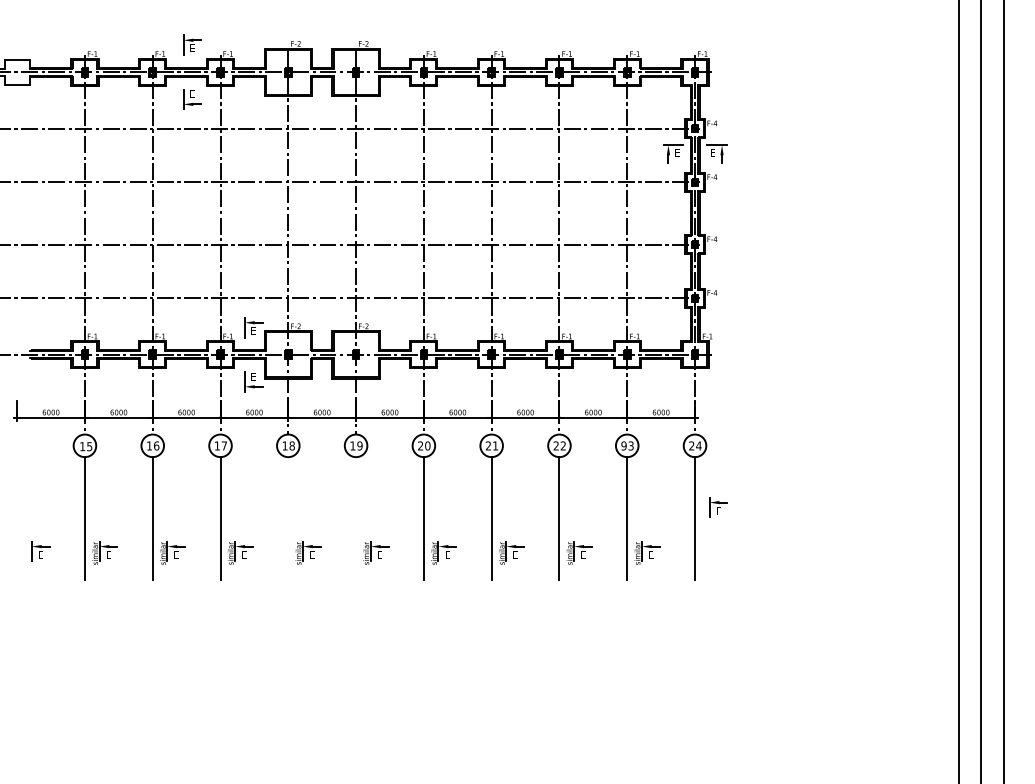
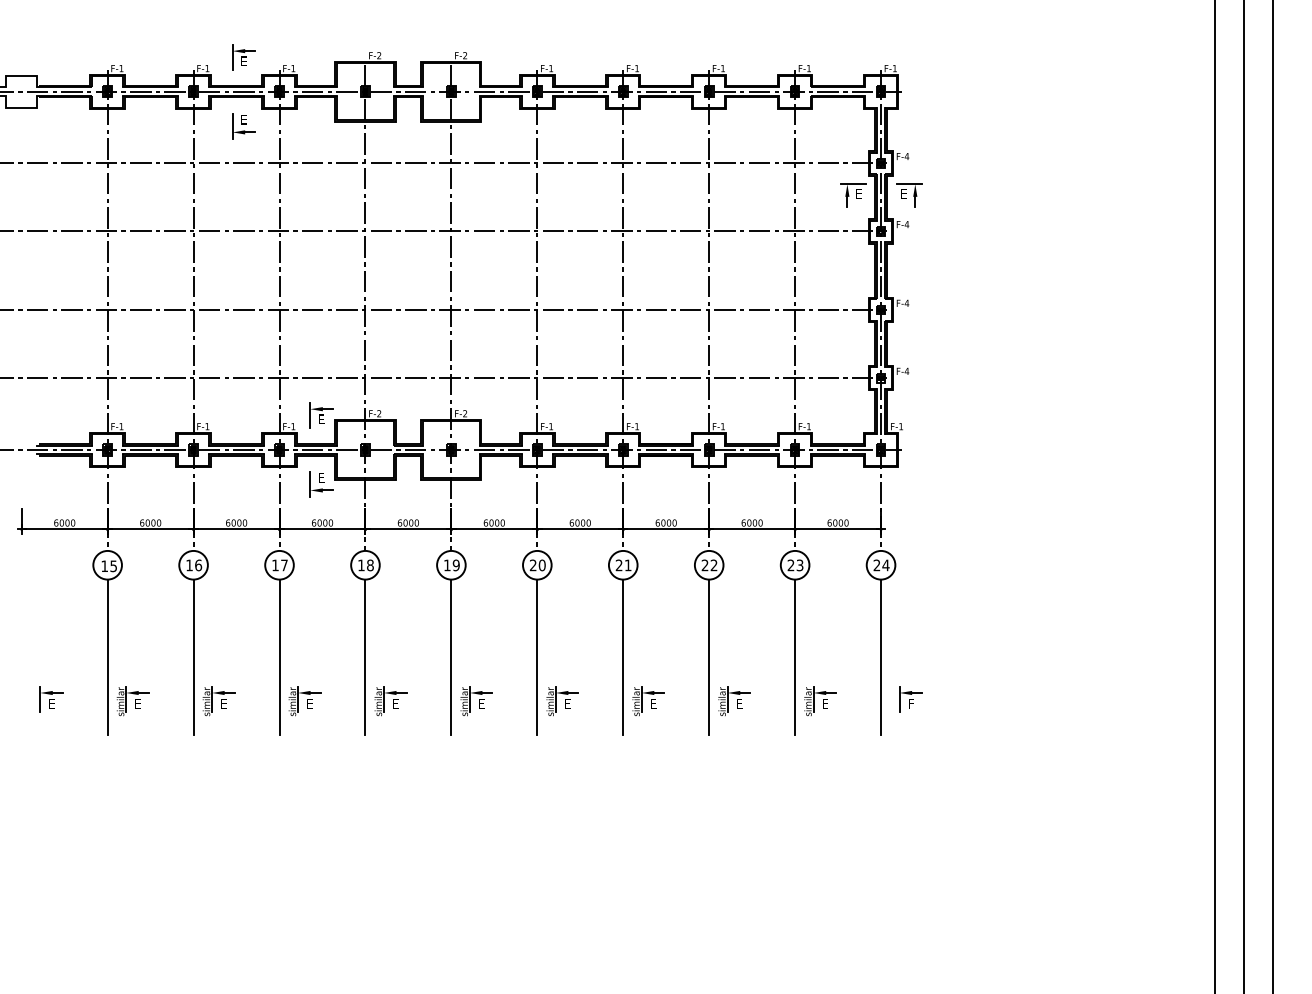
text: (623, 445) -> (790, 564), 93 -> 23
part: (718, 507) -> (910, 699), moved
line: (288, 518) -> (365, 657), added
line: (356, 518) -> (451, 657), added

